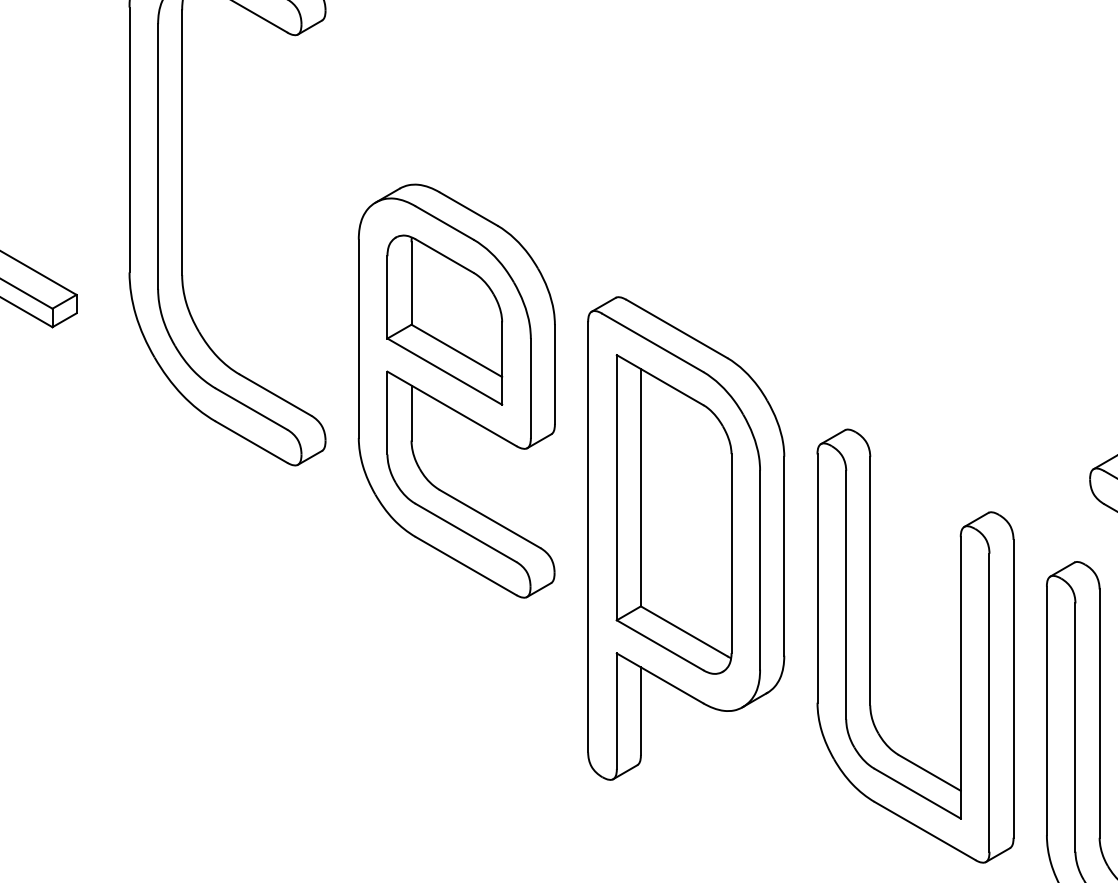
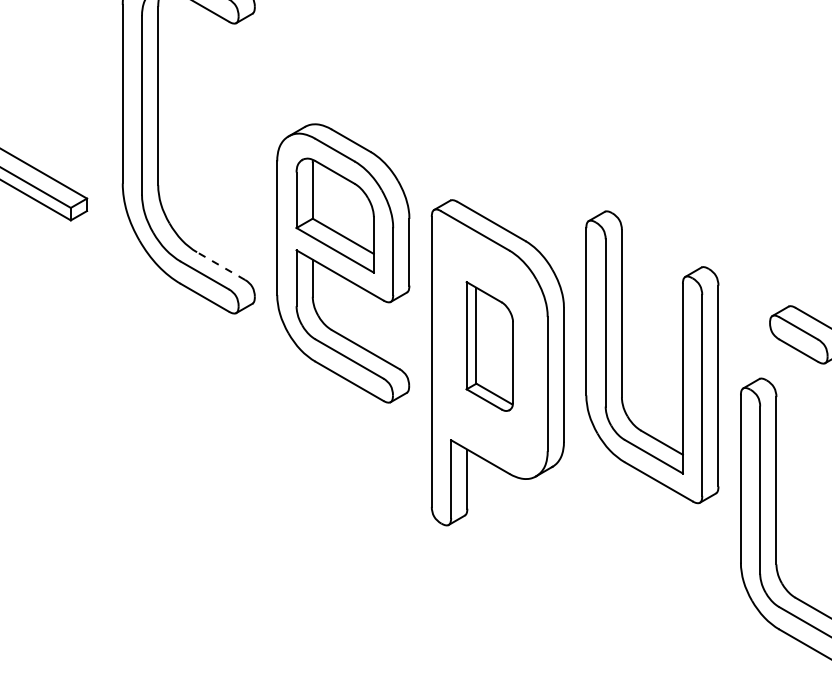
line: (276, 395) -> (221, 266), solid -> dashed
part: (673, 514) -> (489, 346), size x0.6
part: (871, 646) -> (622, 357), moved

